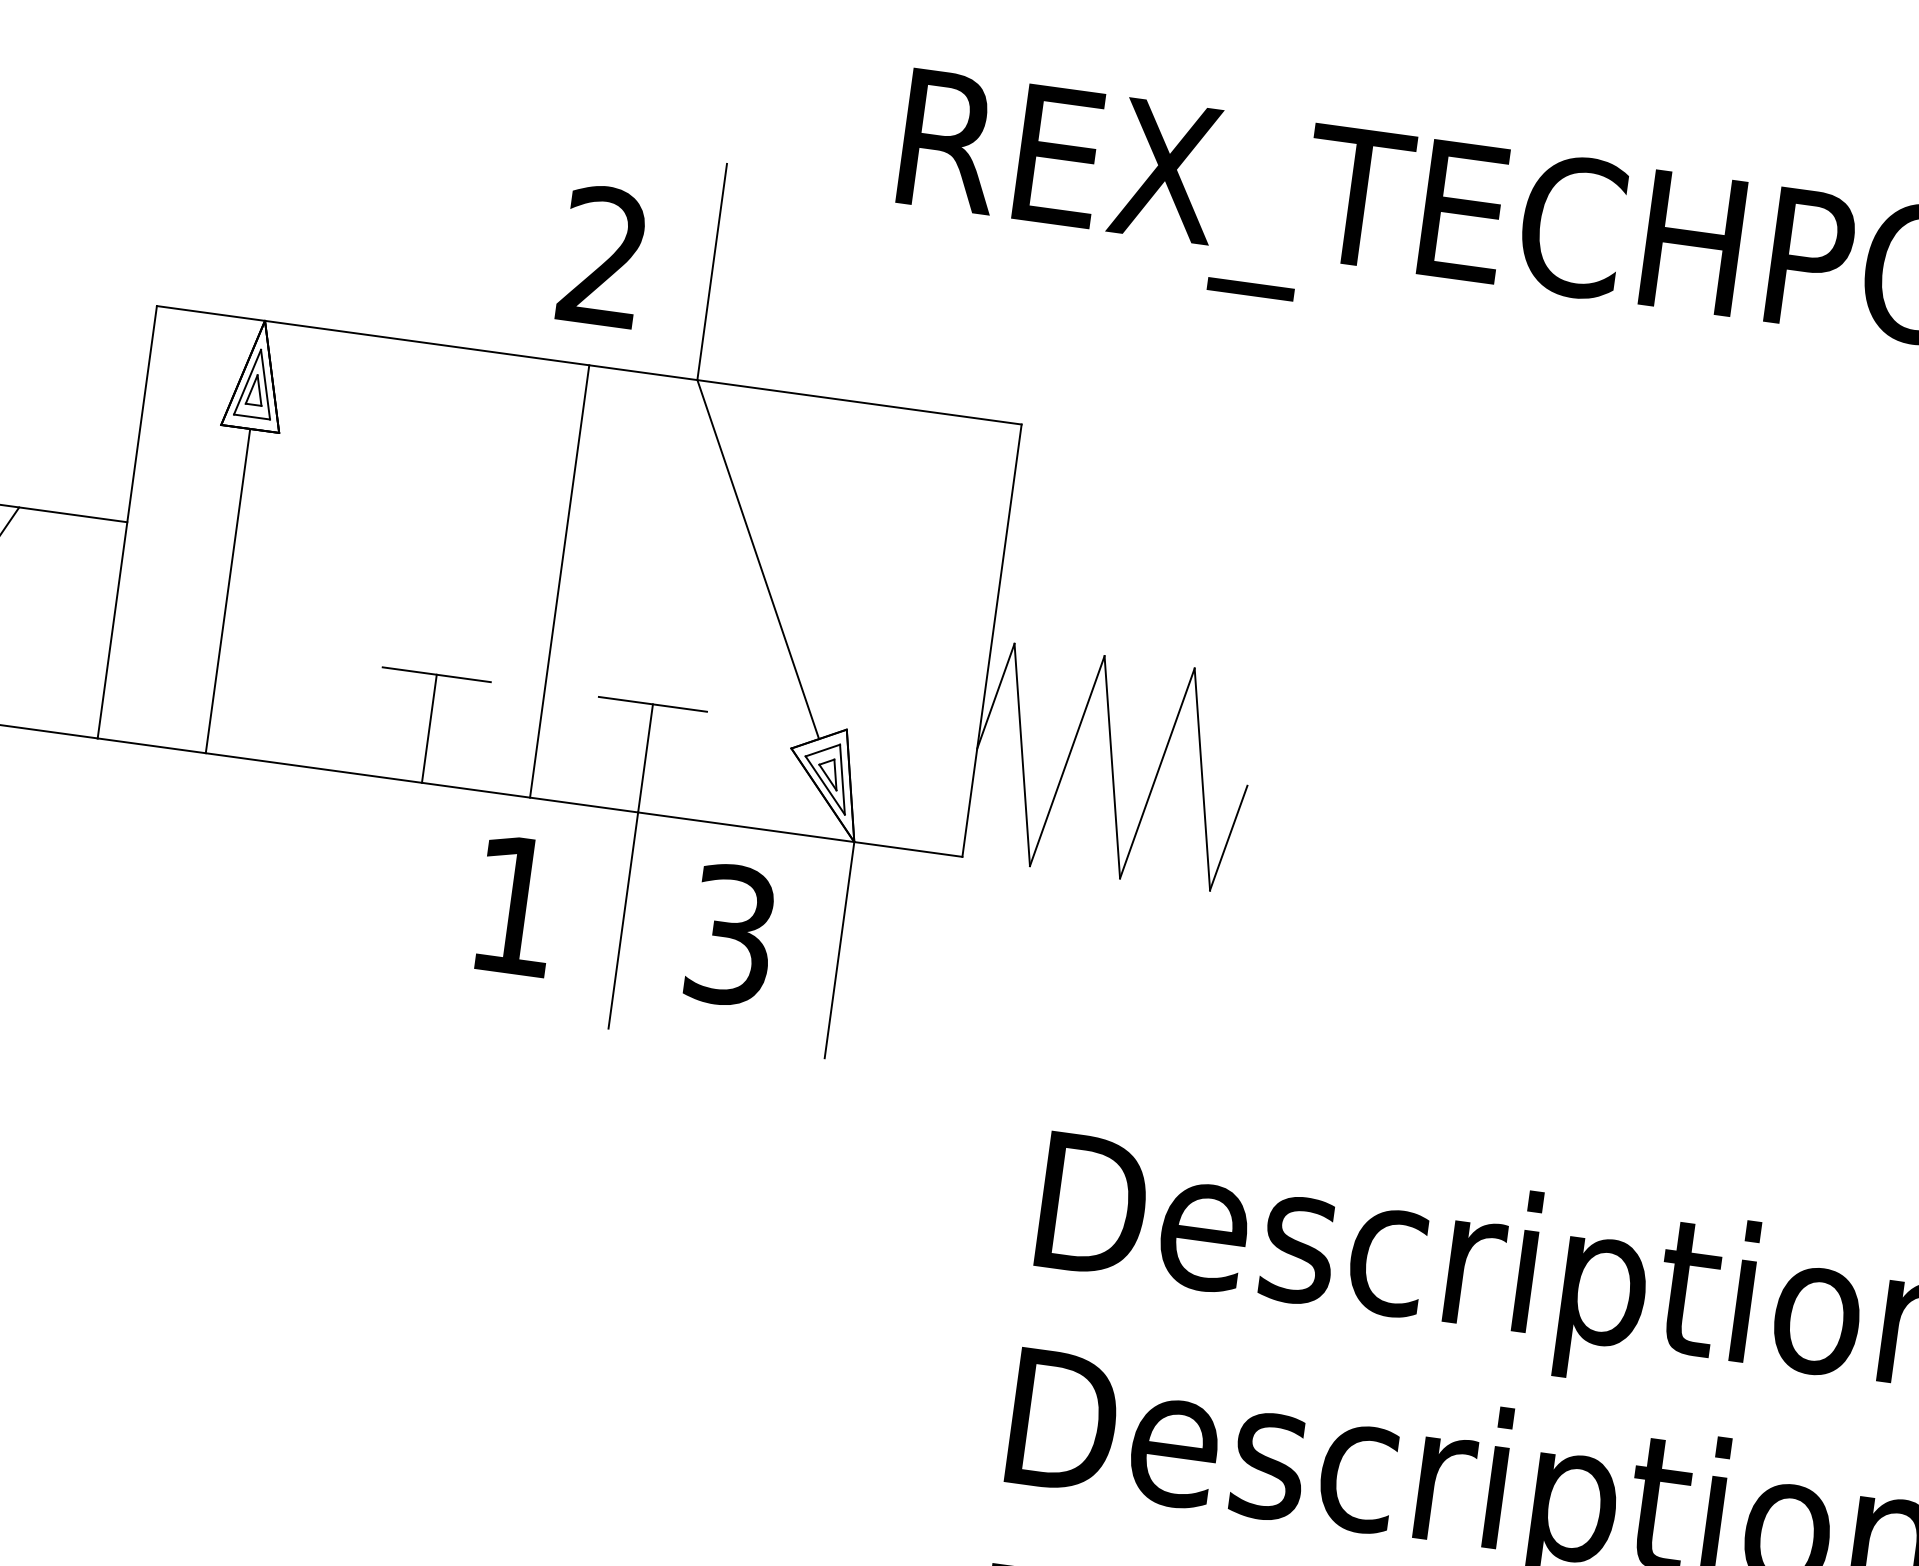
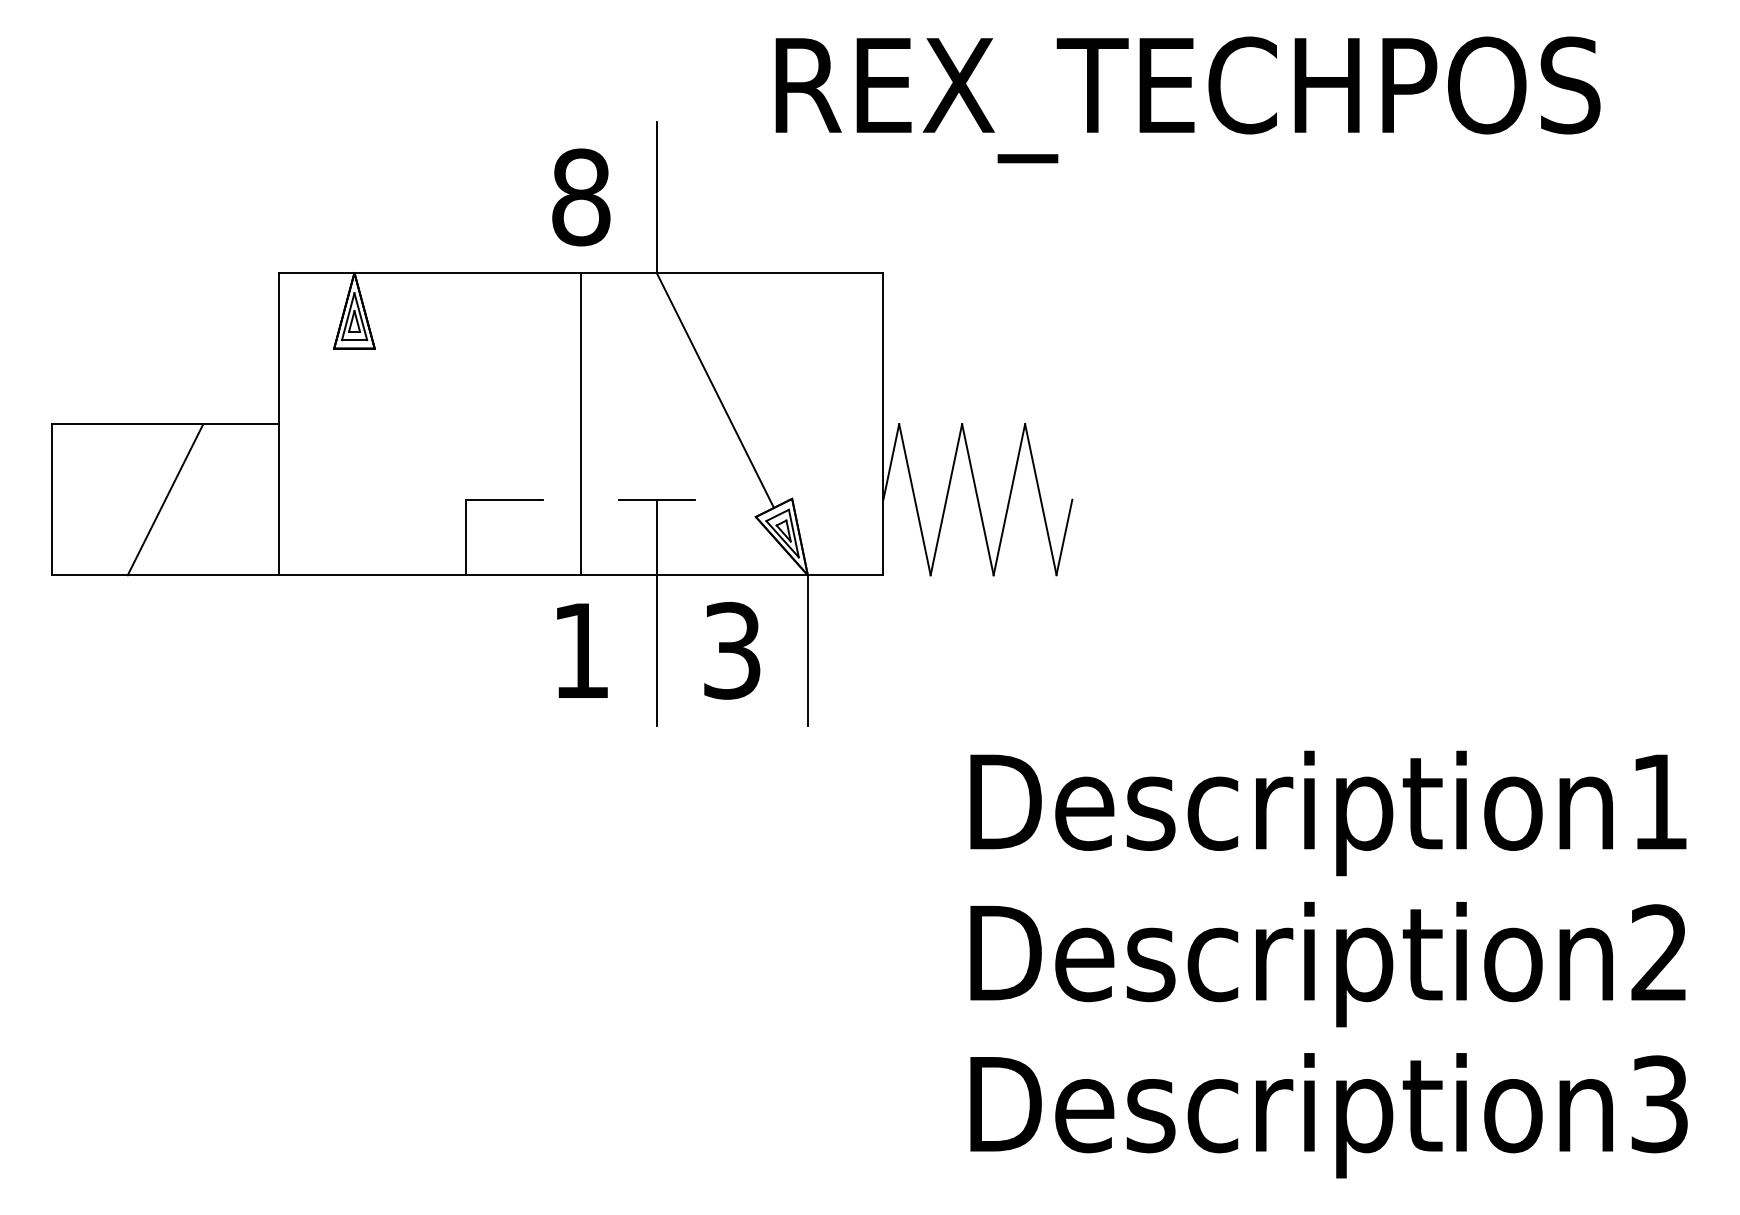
text: (604, 257) -> (581, 197), 2 -> 8
line: (228, 590) -> (354, 461), removed
line: (429, 728) -> (465, 537), moved

